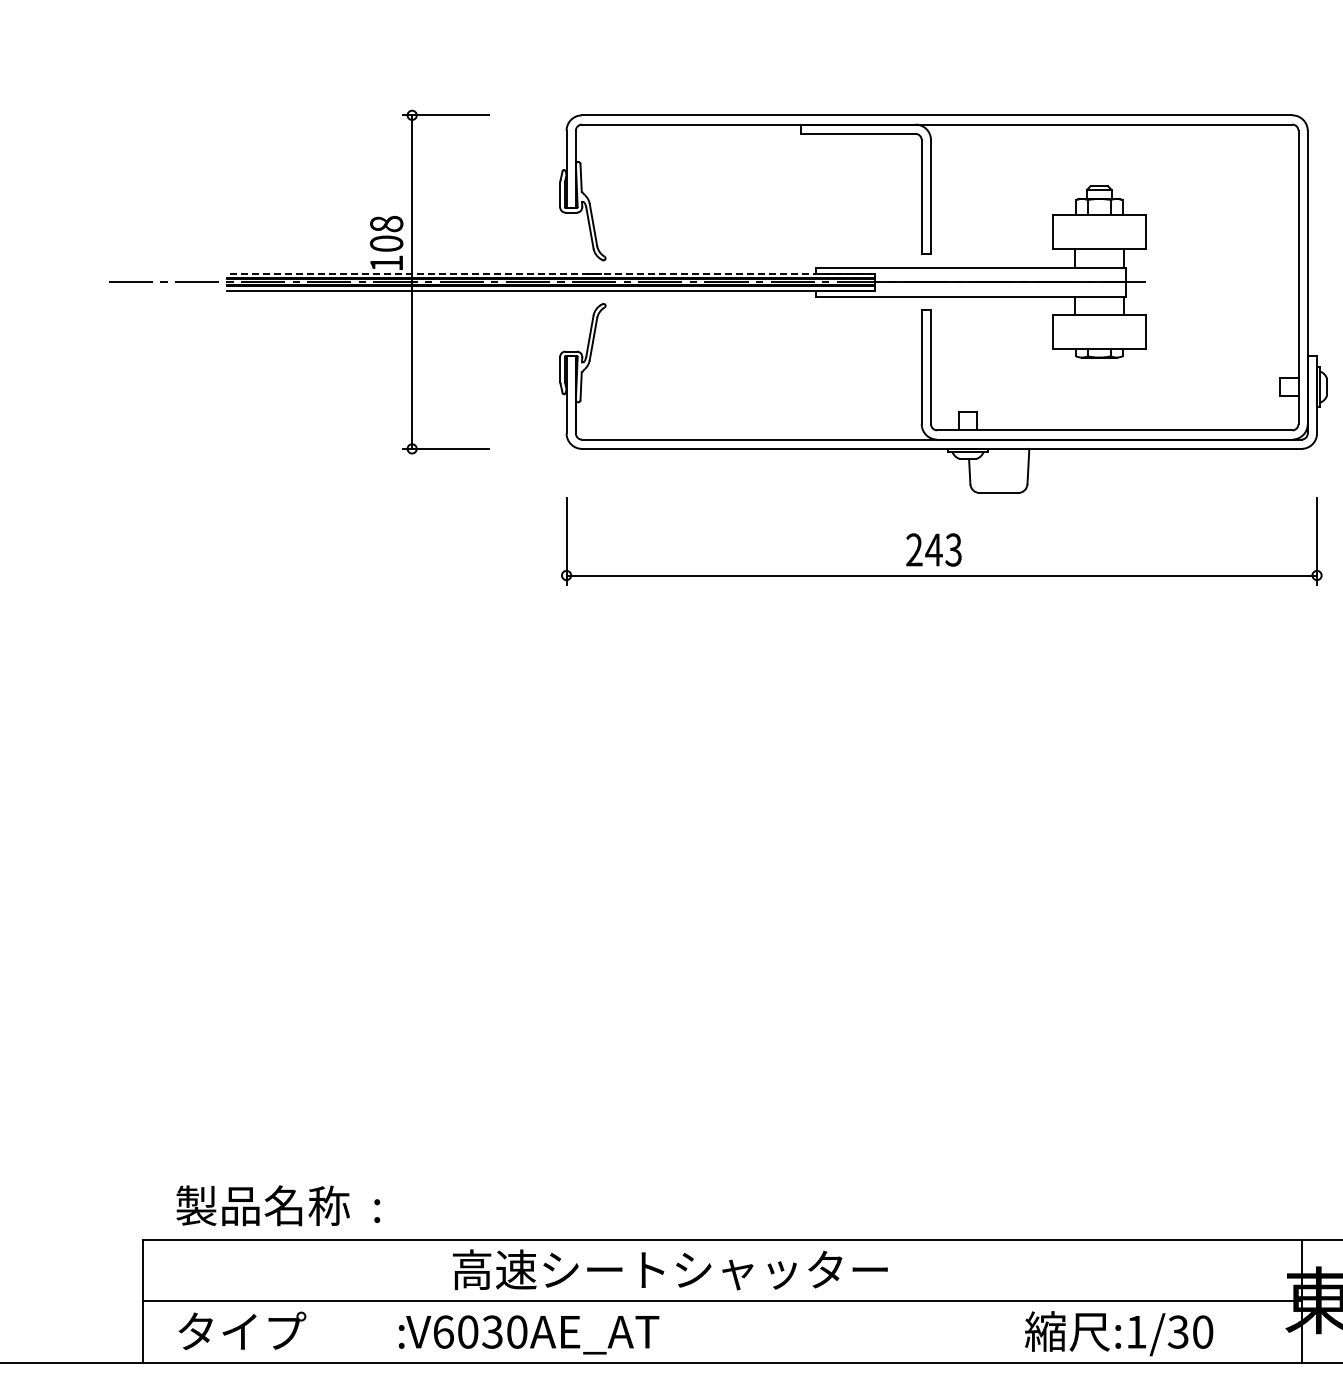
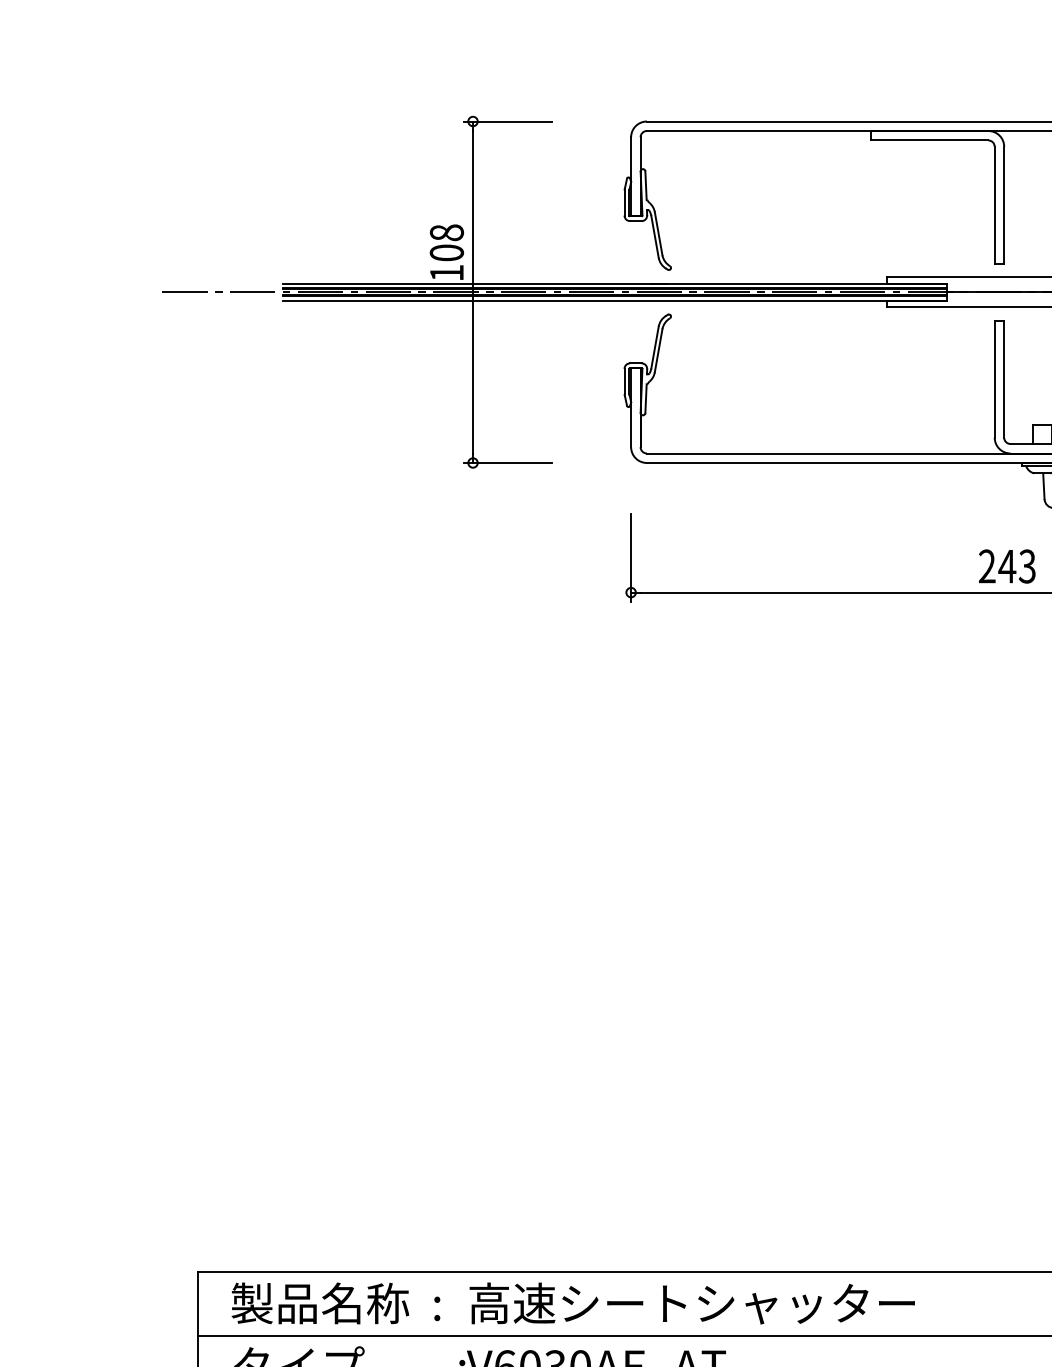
line: (550, 273) -> (614, 283), dashed -> solid
text: (278, 1205) -> (336, 1303), moved
text: (669, 1269) -> (691, 1303), moved

